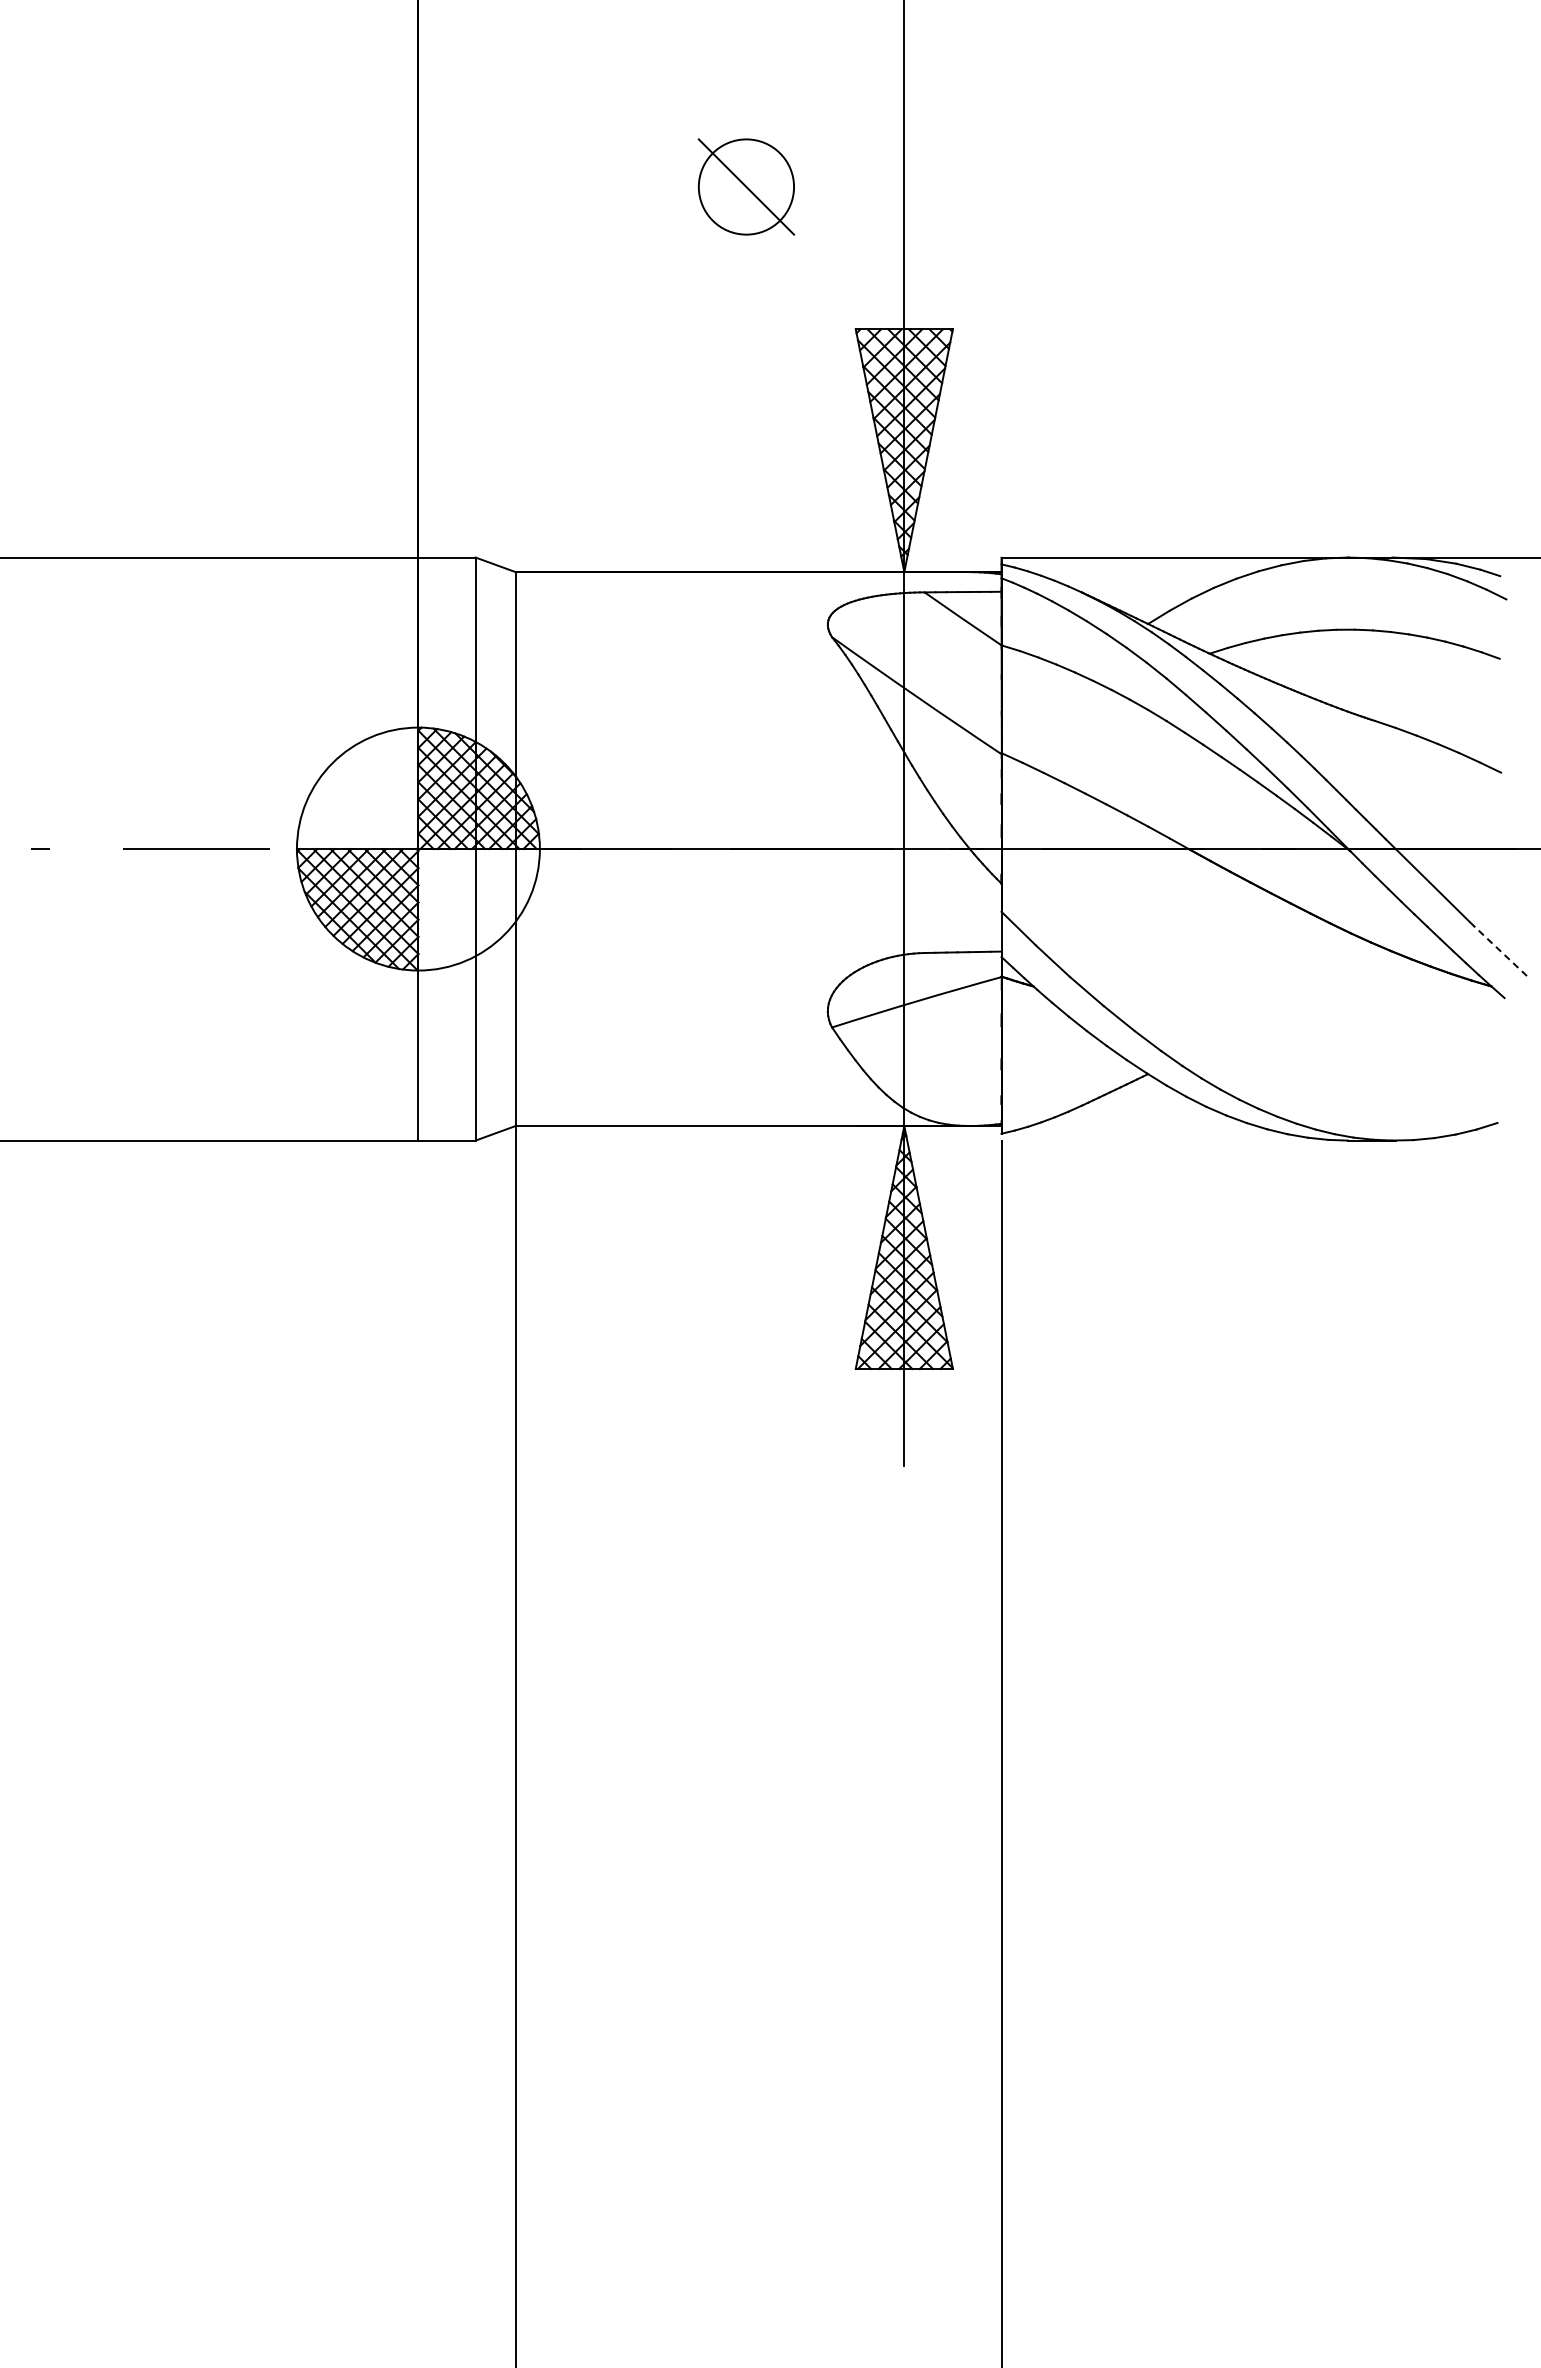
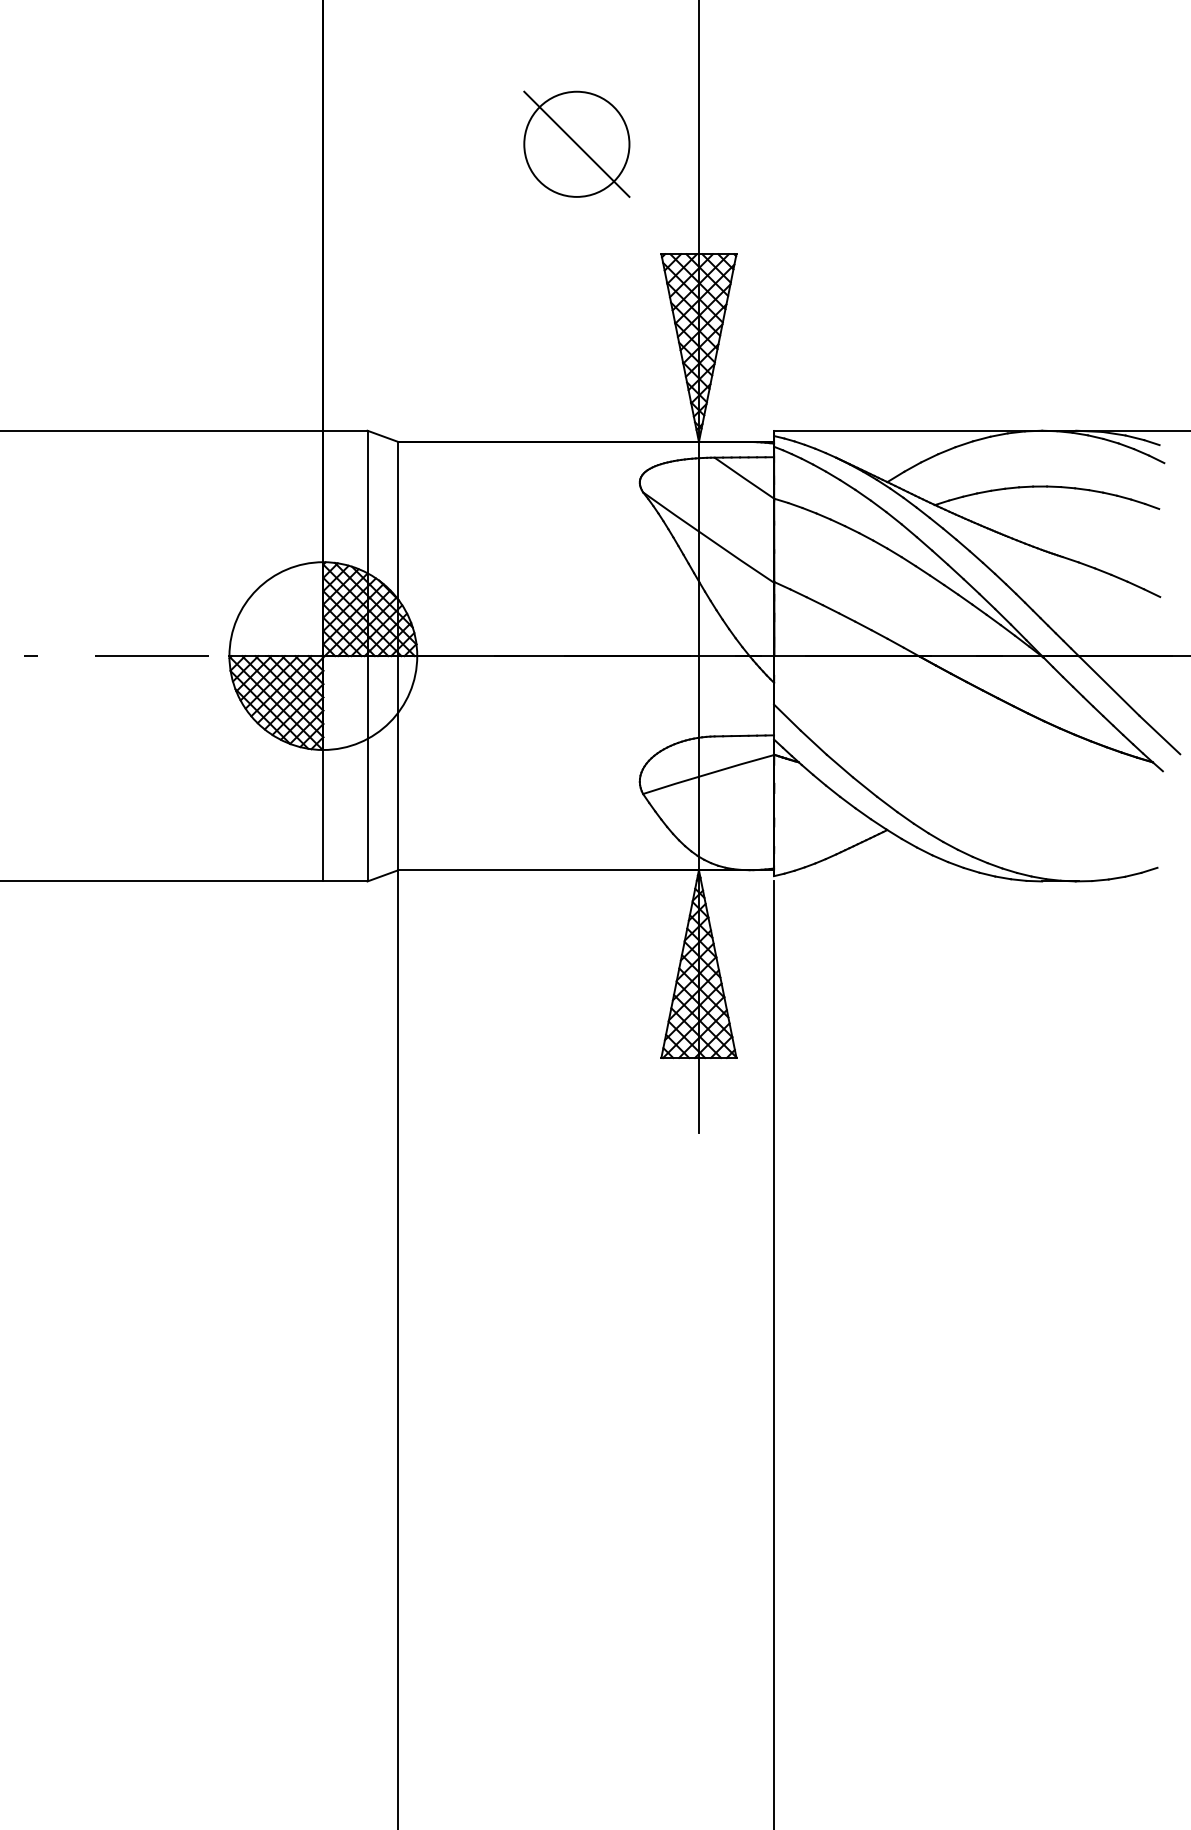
part: (746, 186) -> (576, 143), size x1.43
line: (1500, 950) -> (1159, 734), dashed -> solid

